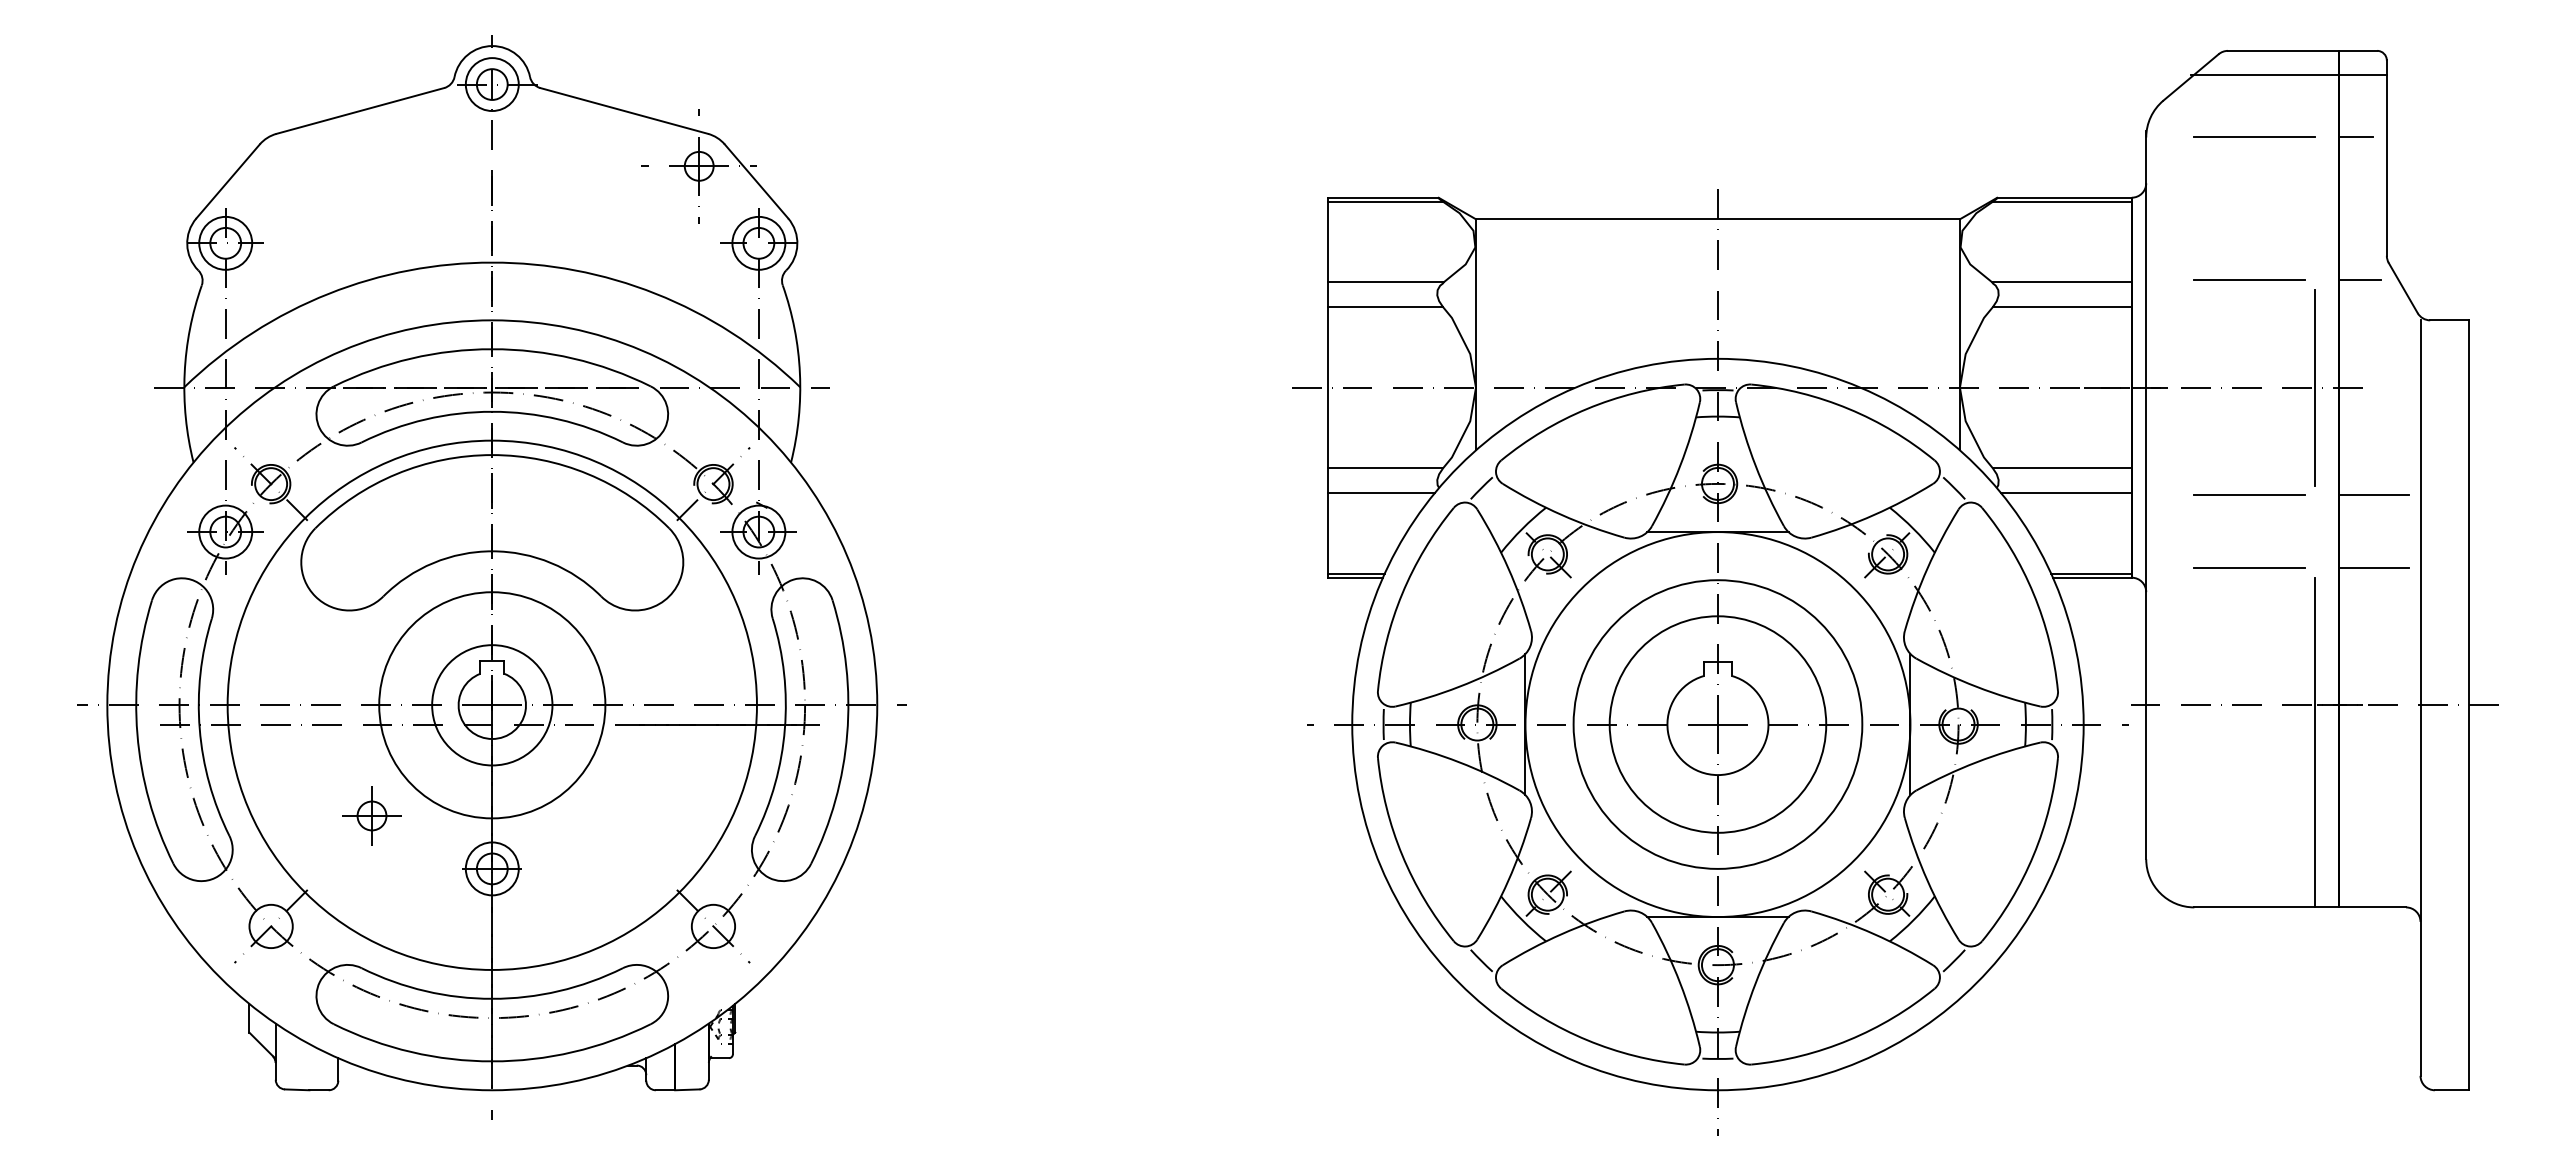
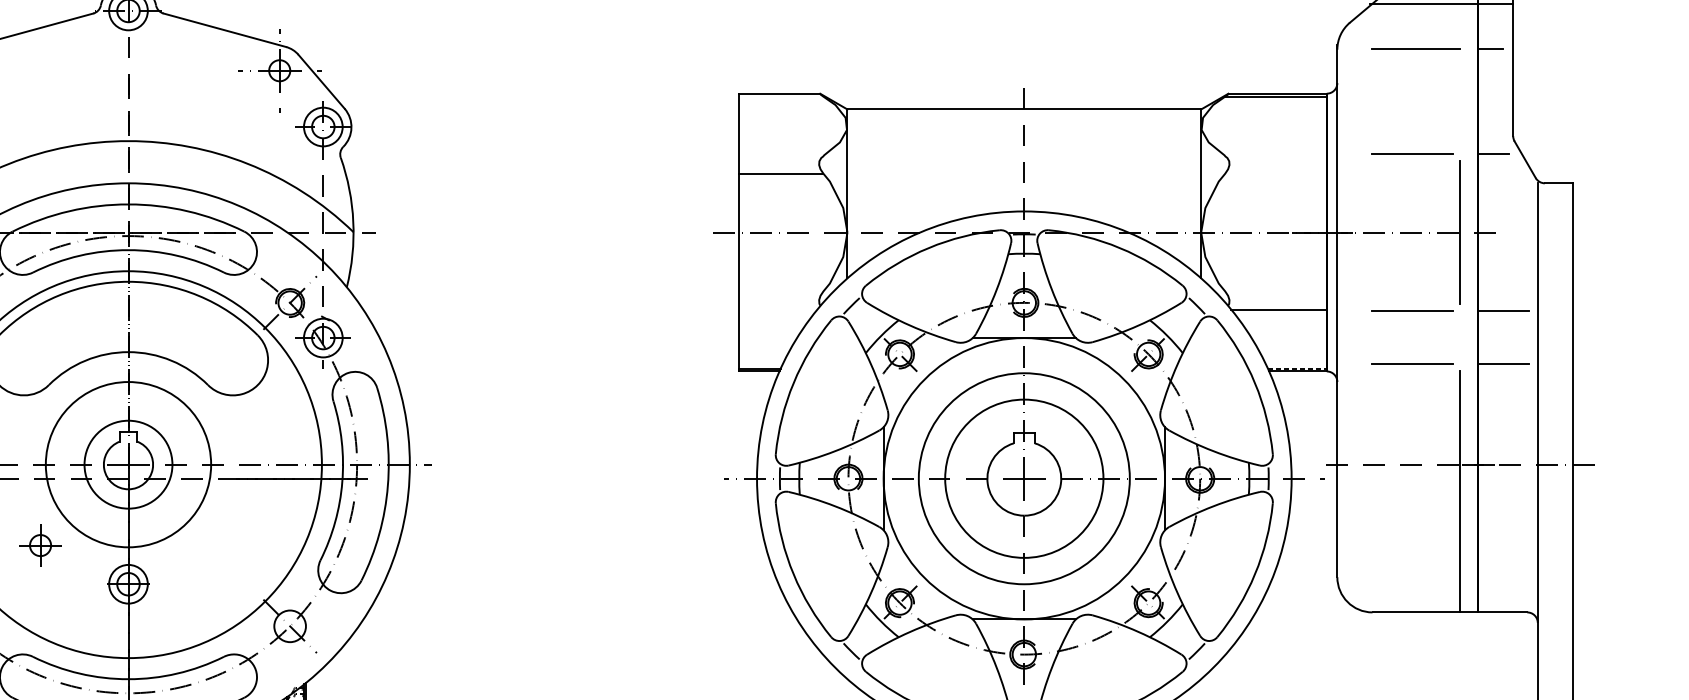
line: (1385, 201) -> (781, 96), removed
line: (1385, 282) -> (781, 155), removed
line: (2061, 282) -> (1275, 155), removed
line: (2061, 307) -> (1275, 173), removed
line: (1385, 468) -> (781, 291), removed
line: (2061, 468) -> (1275, 291), removed
line: (1381, 493) -> (778, 309), removed
line: (2091, 573) -> (1297, 368), solid -> dashed

